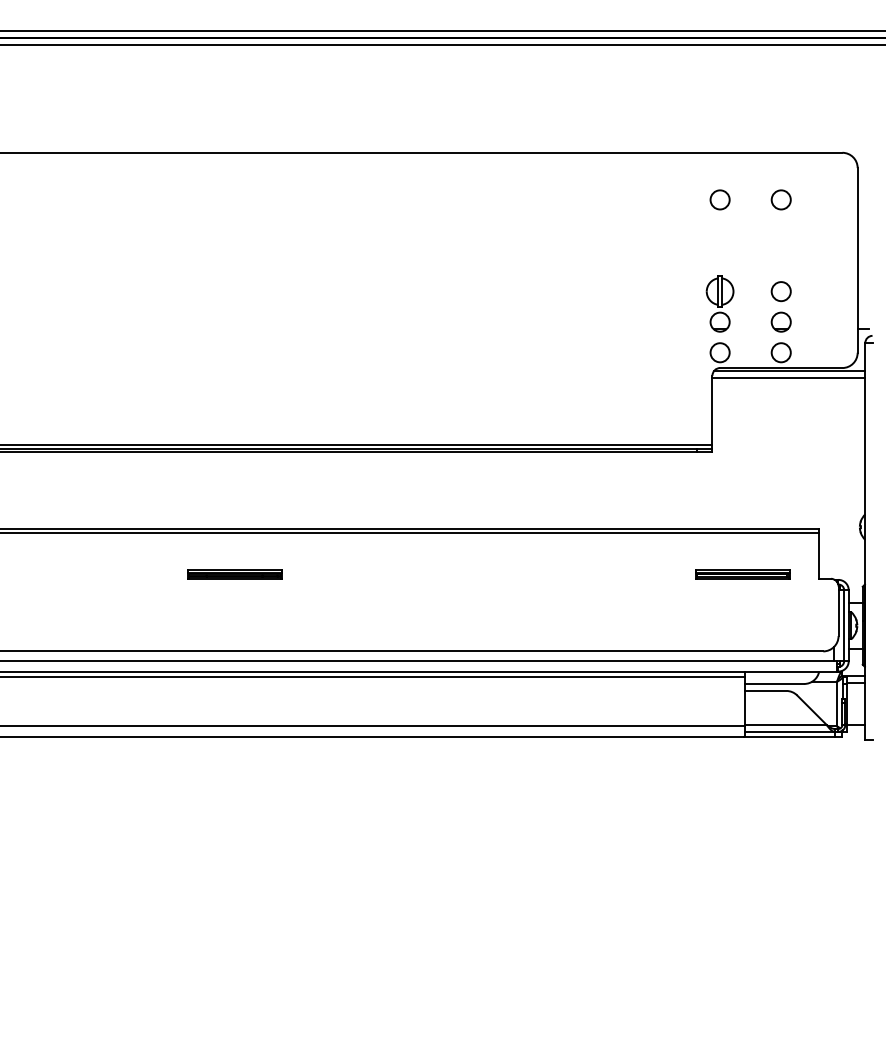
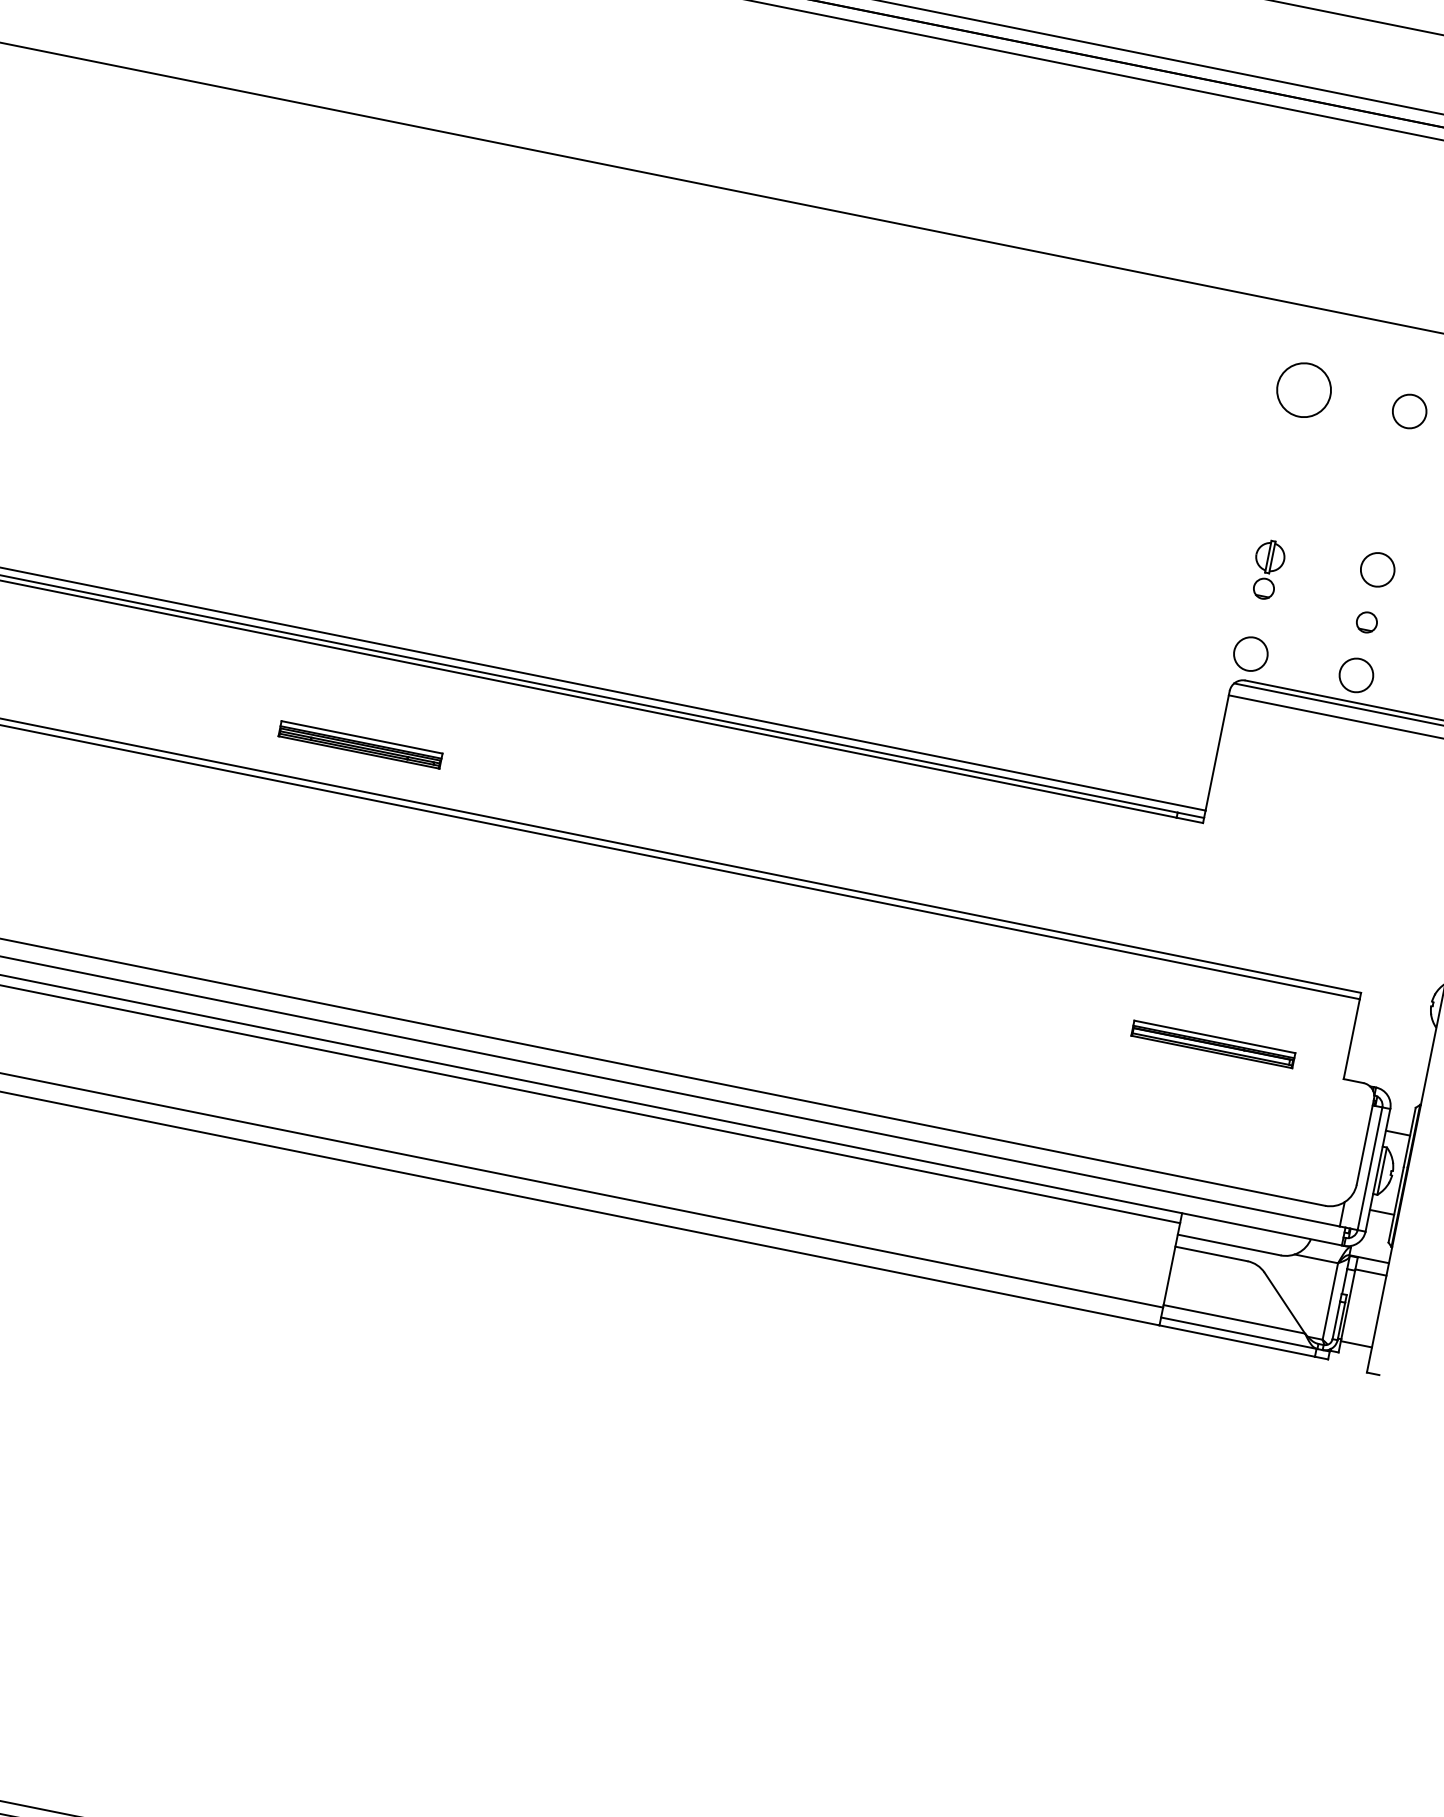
circle: (719, 199) -> (1303, 389), size x1.6
part: (719, 303) -> (1266, 568), size x0.6
part: (780, 321) -> (1366, 621), size x0.6
part: (234, 574) -> (359, 745), moved

